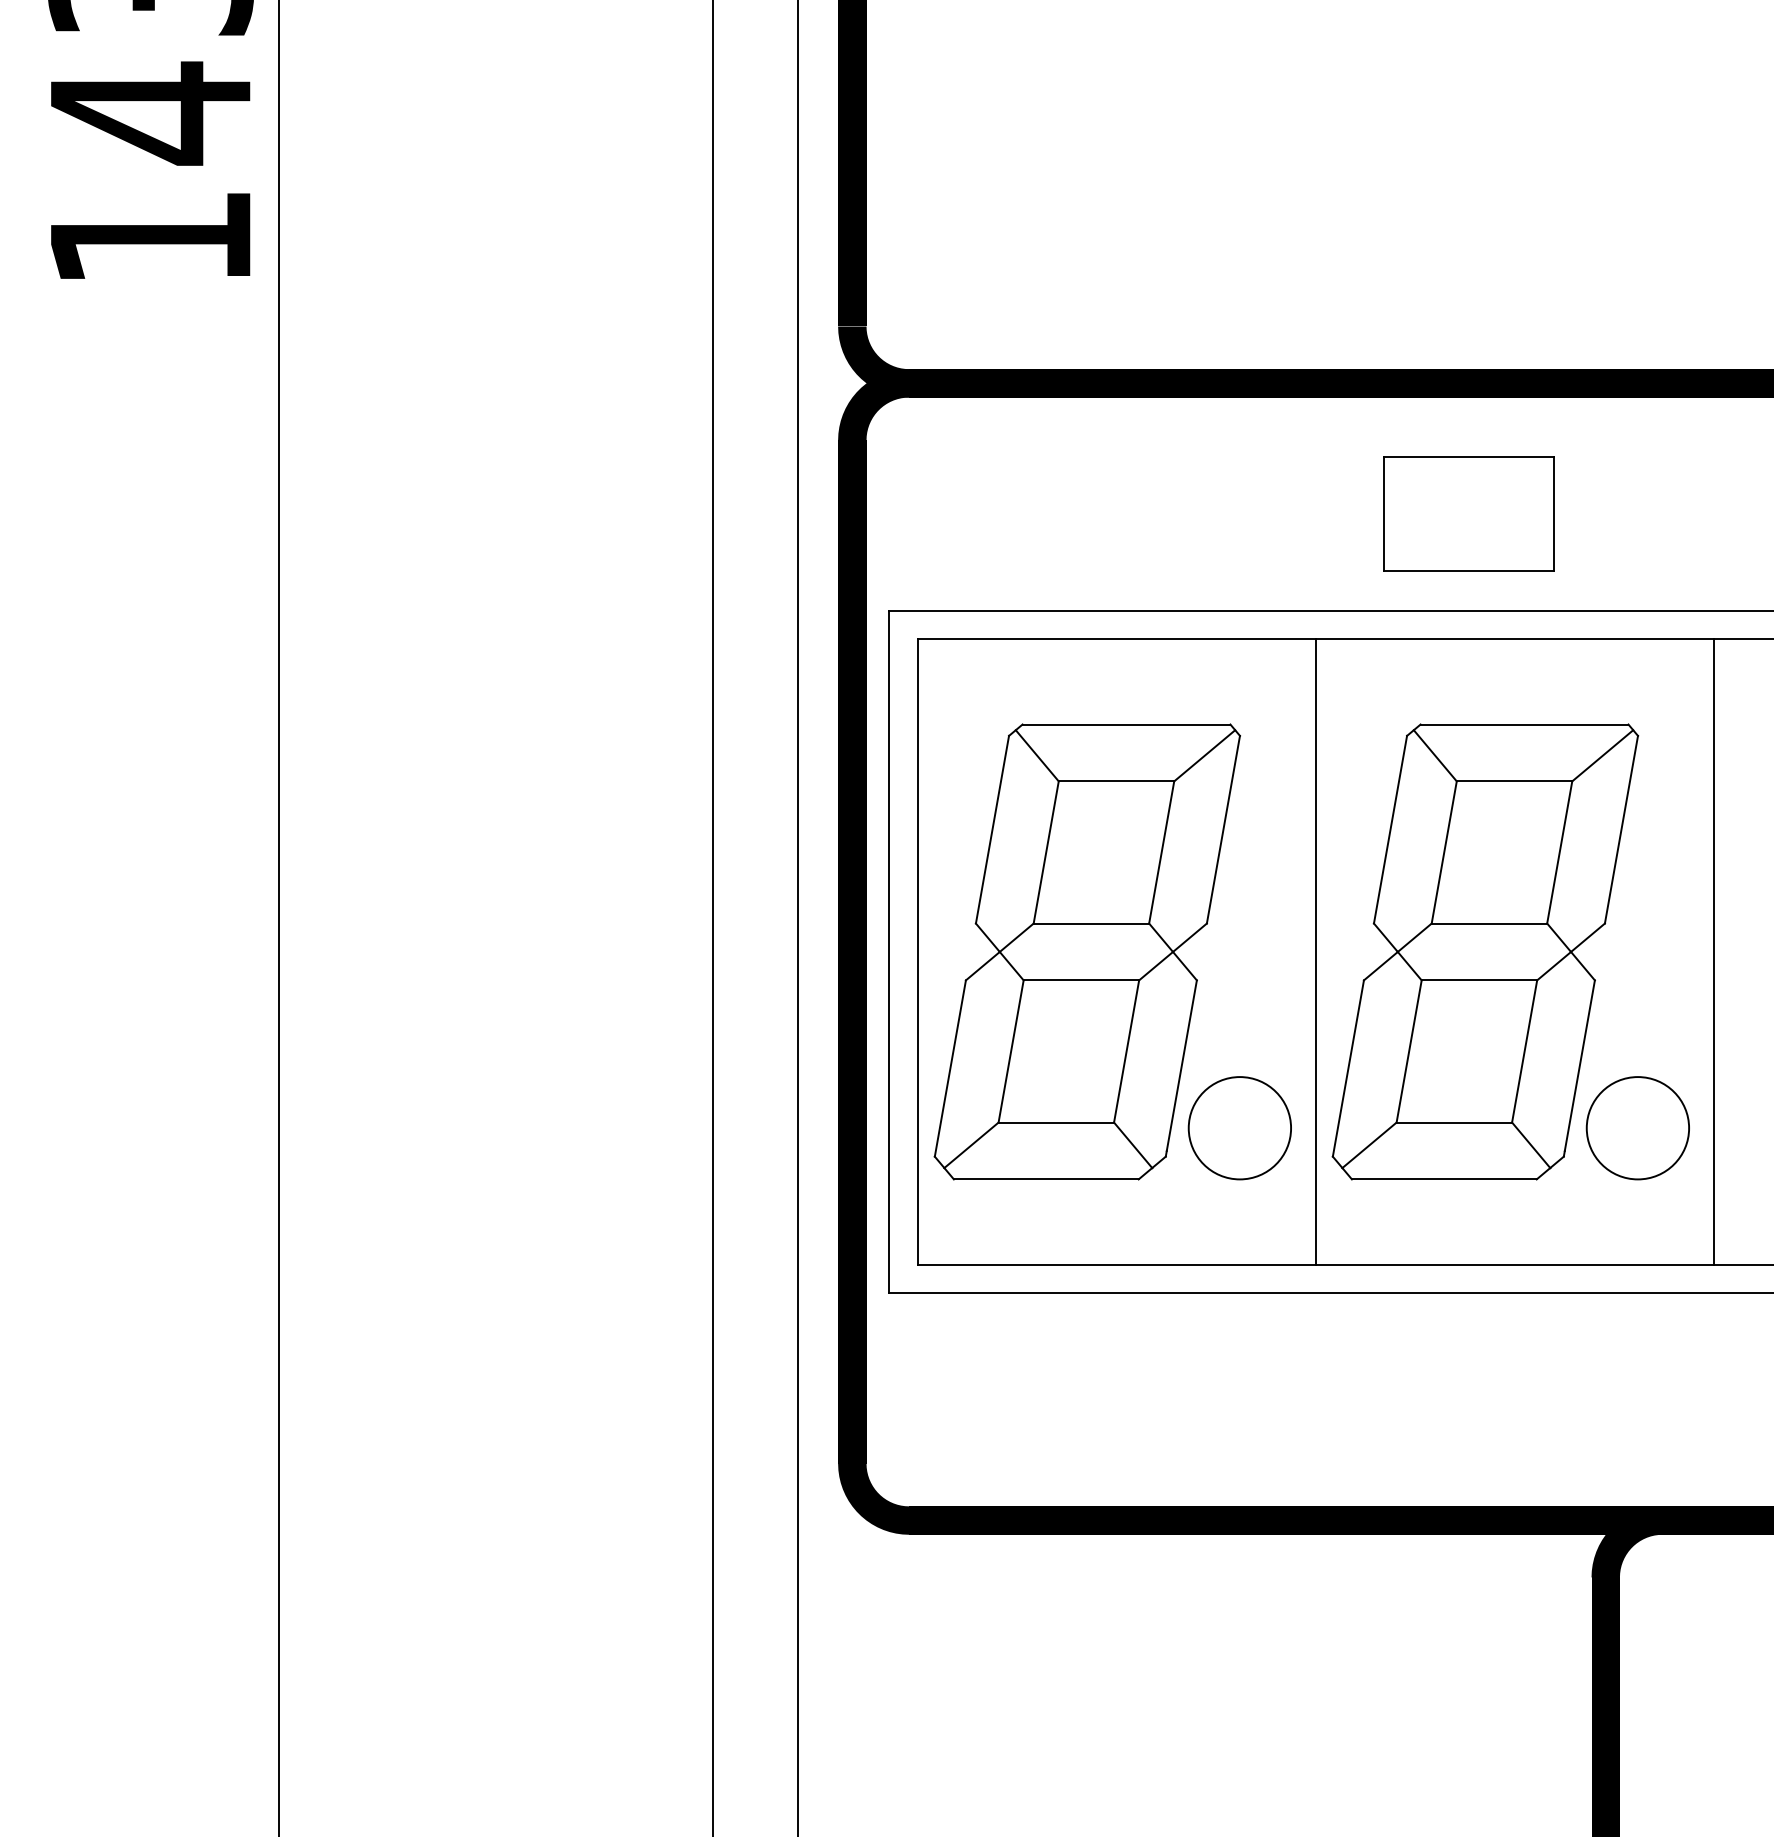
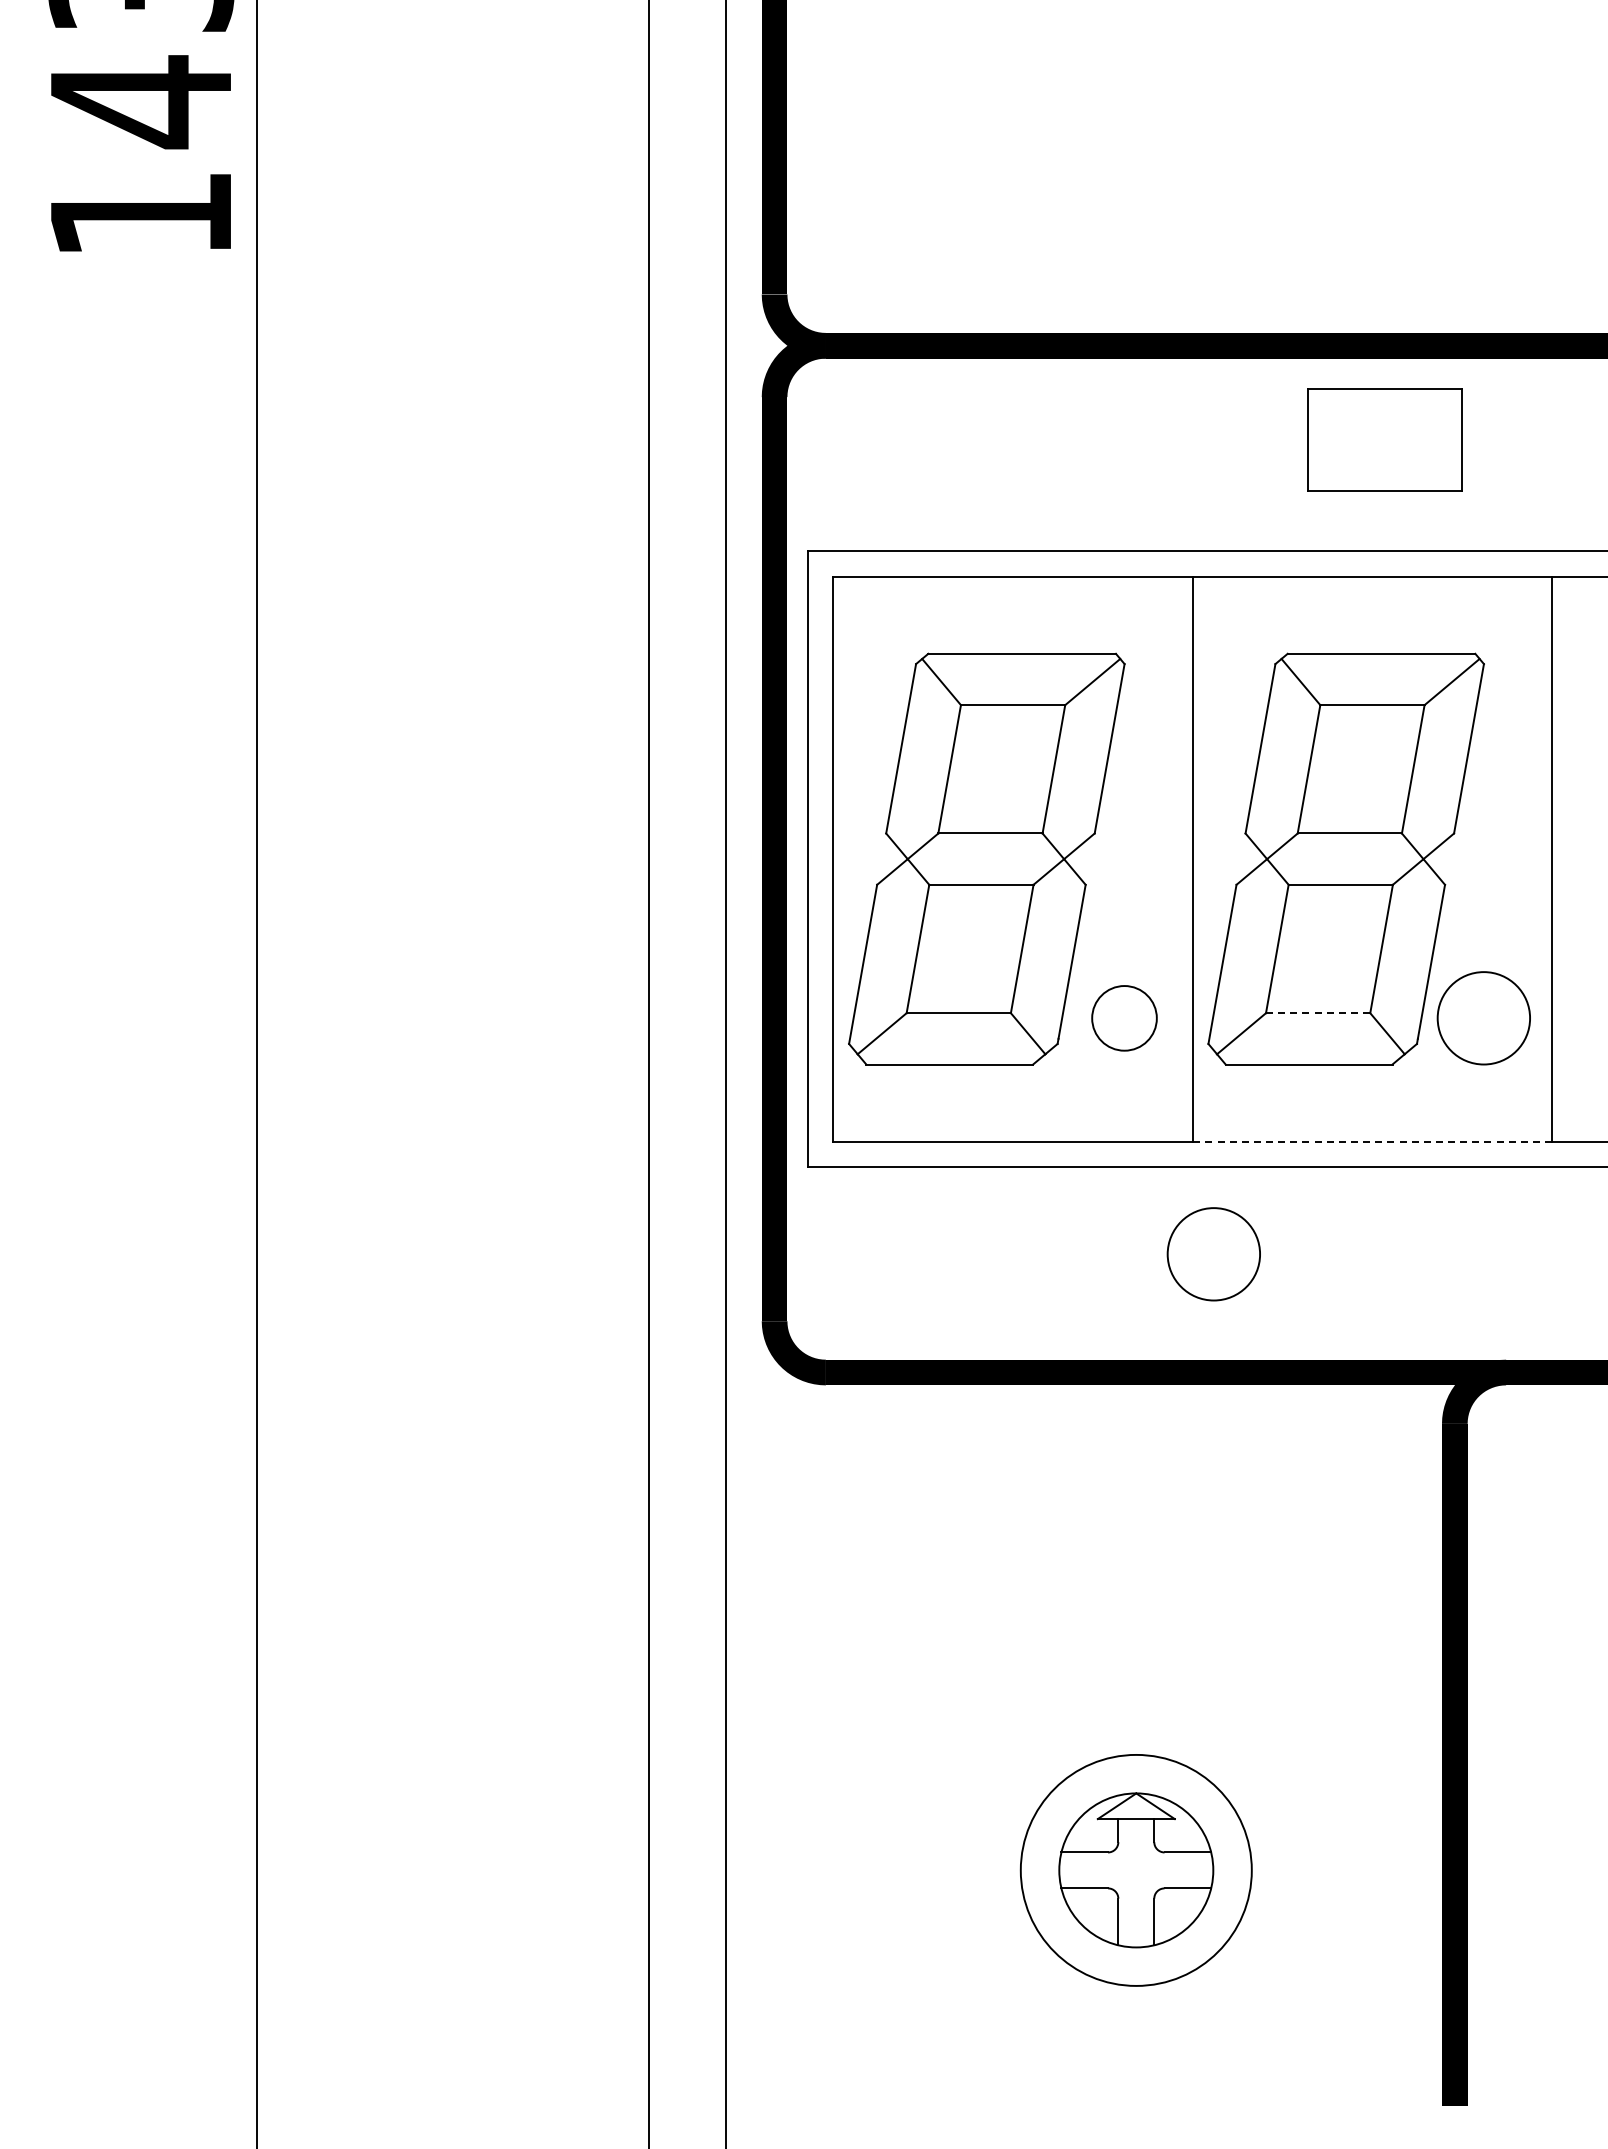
part: (1468, 513) -> (1384, 439), moved
line: (1454, 1122) -> (1318, 1013), solid -> dashed
circle: (1239, 1128) -> (1124, 1018), size x0.7
line: (1514, 1264) -> (1372, 1141), solid -> dashed
circle: (1338, 1389) -> (1213, 1254), added

